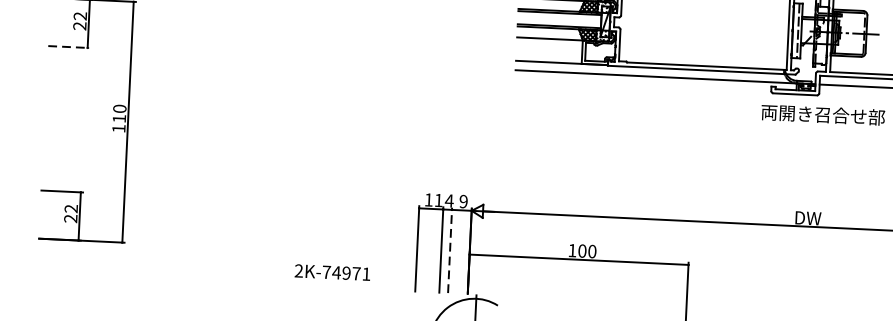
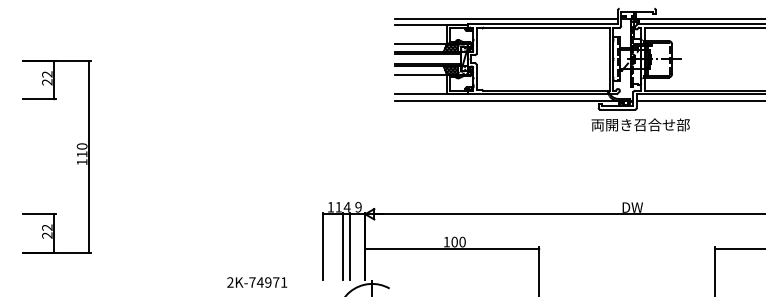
line: (69, 47) -> (39, 99), dashed -> solid
line: (449, 250) -> (349, 246), dashed -> solid
text: (333, 272) -> (257, 282), moved

